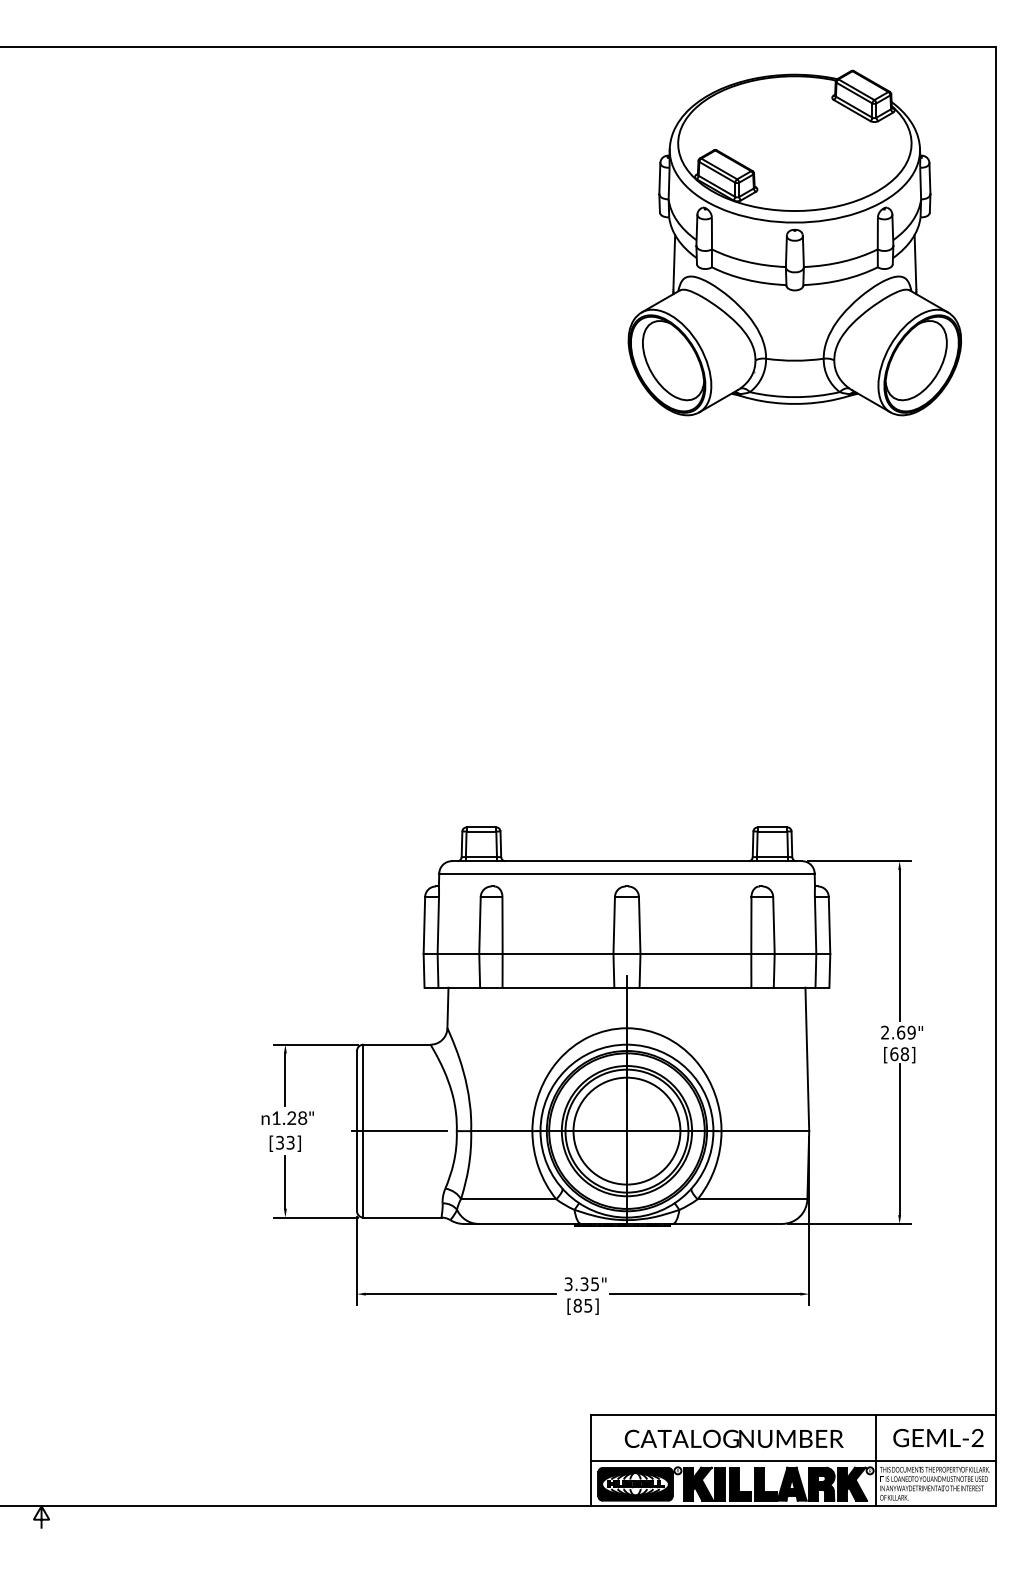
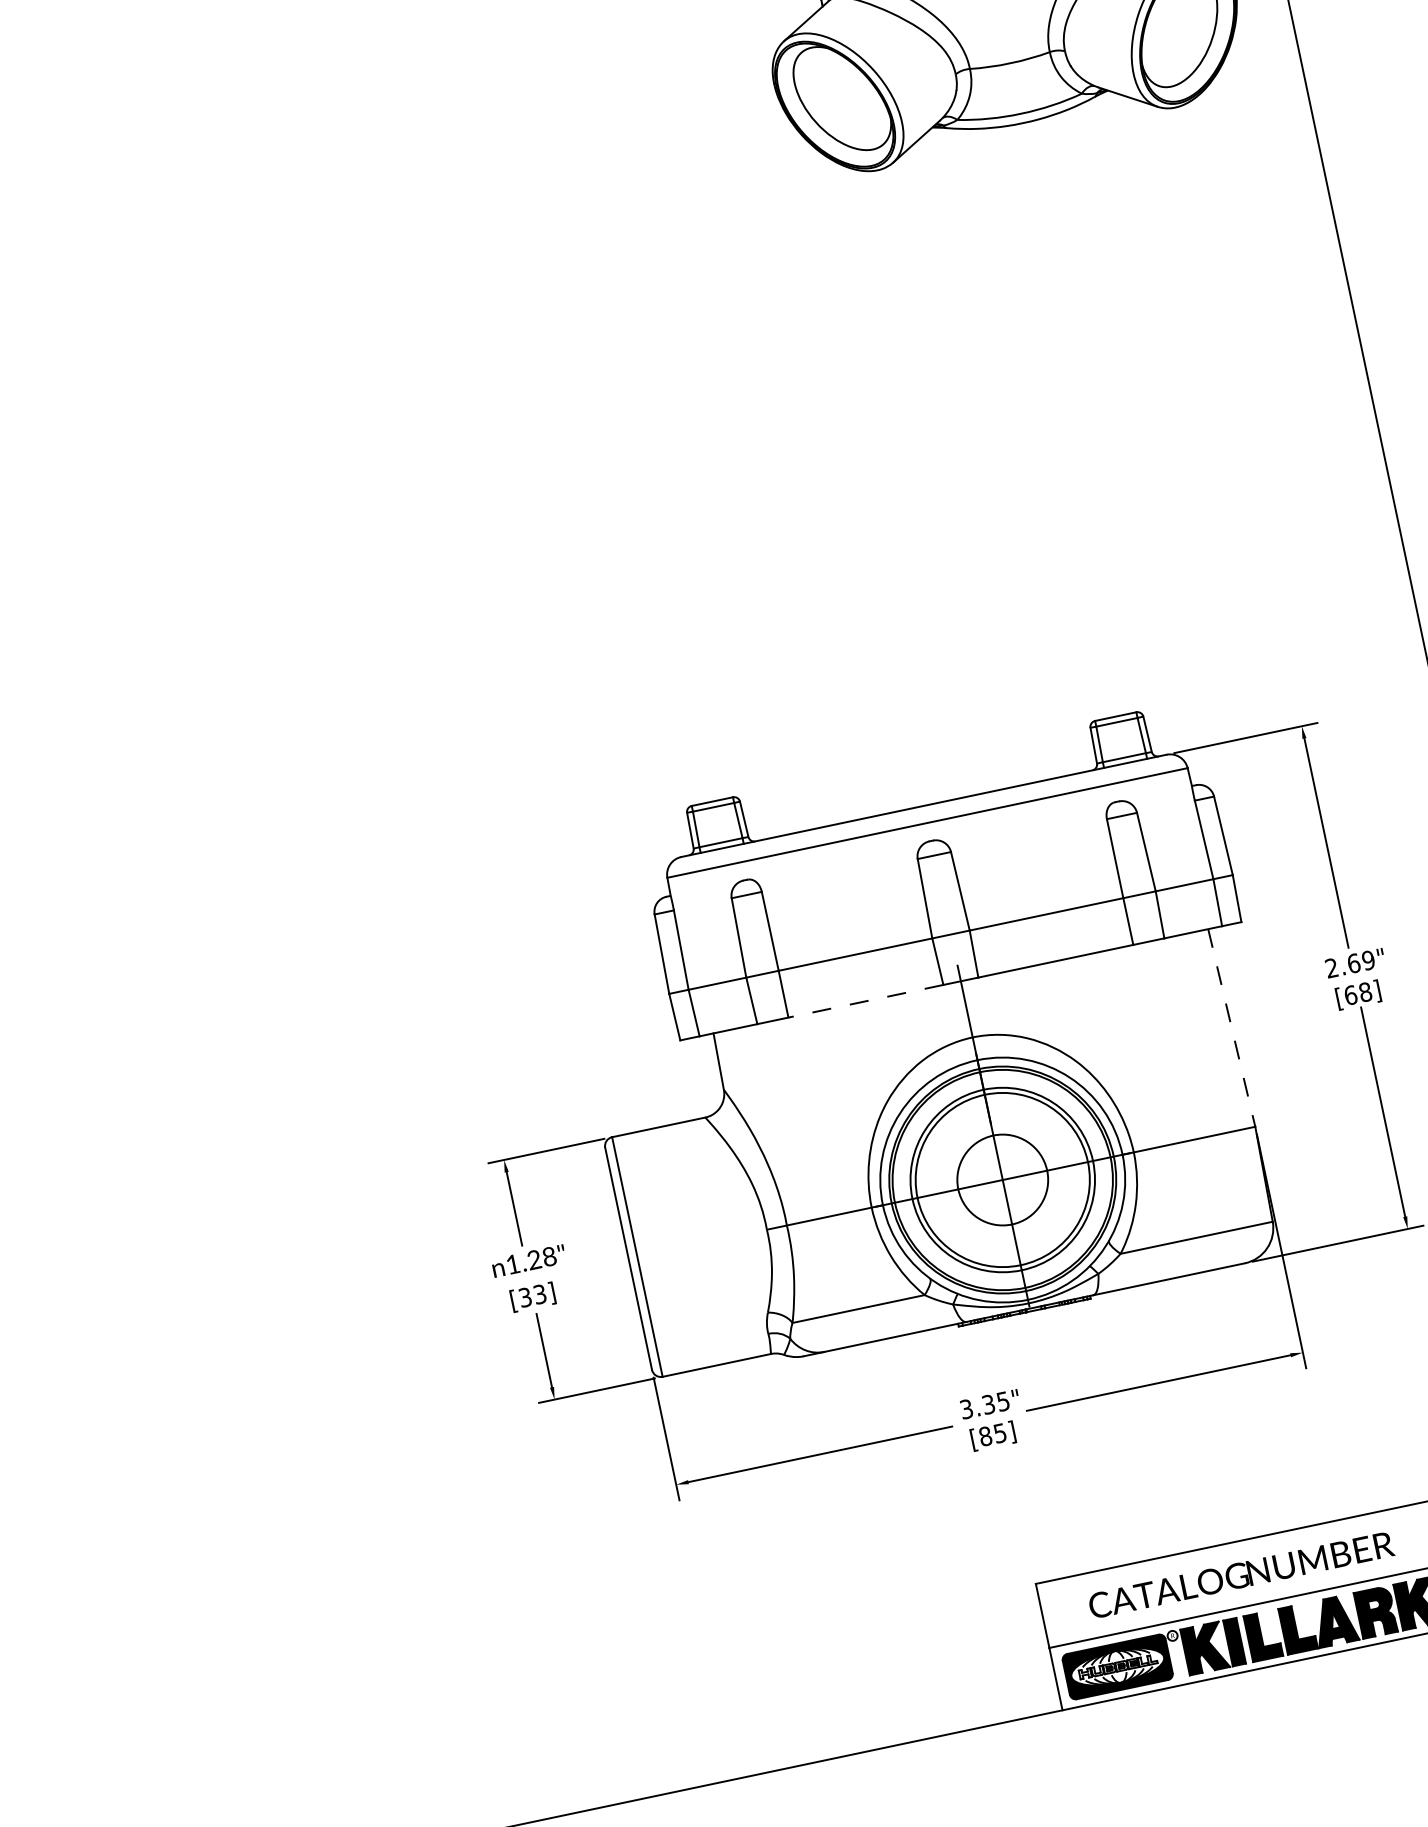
line: (558, 987) -> (865, 1000), solid -> dashed
line: (807, 1059) -> (1232, 1028), solid -> dashed
circle: (626, 1130) -> (1001, 1179), size x0.6
line: (399, 1131) -> (687, 1246), removed

